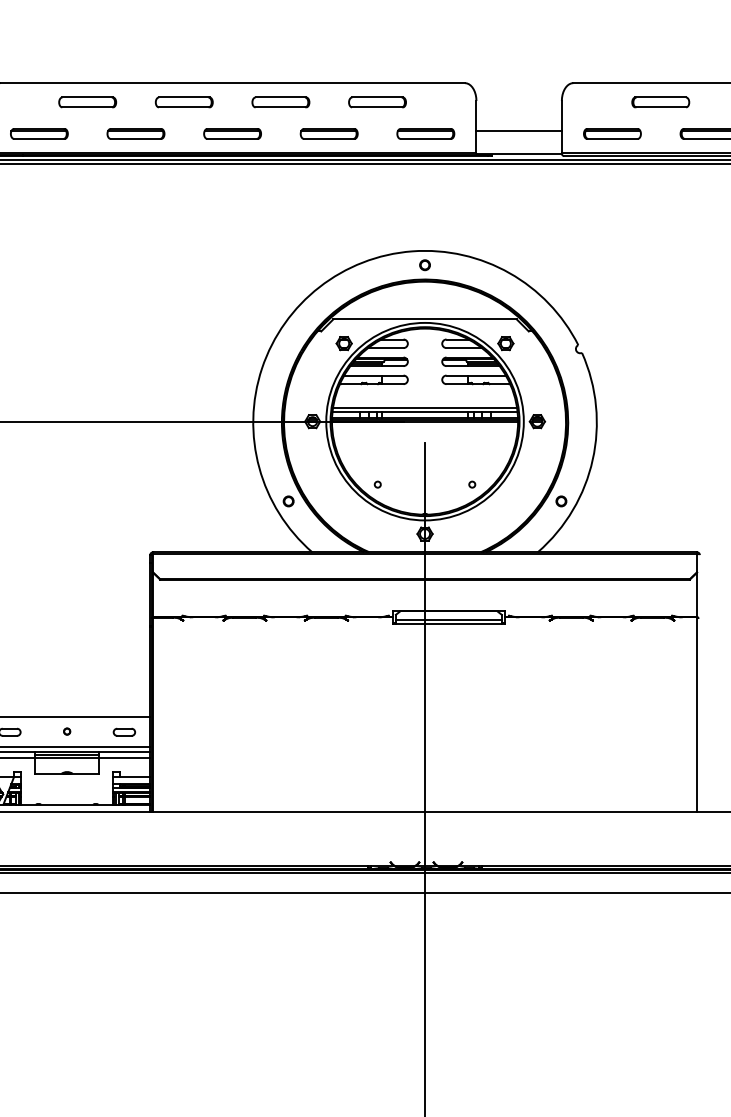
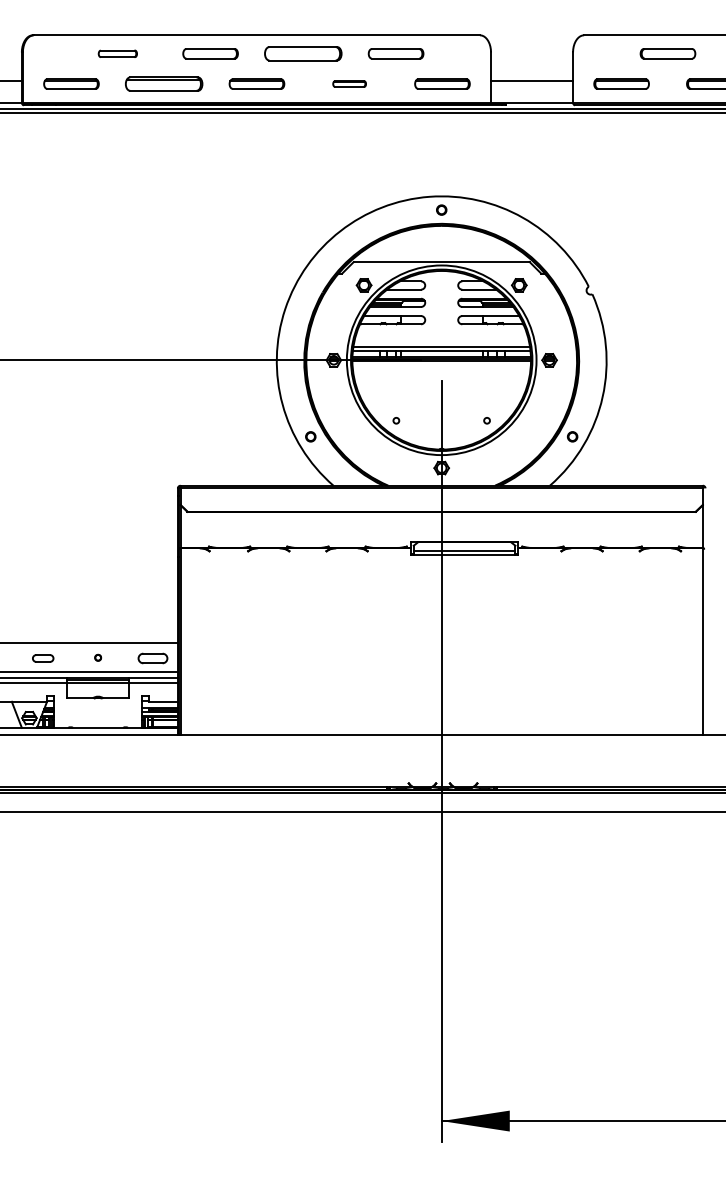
part: (87, 102) -> (117, 53), size x0.7
part: (281, 102) -> (303, 53), size x1.4
part: (136, 133) -> (164, 83), size x1.4
part: (328, 133) -> (349, 83), size x0.6
part: (124, 732) -> (153, 658), size x1.4

